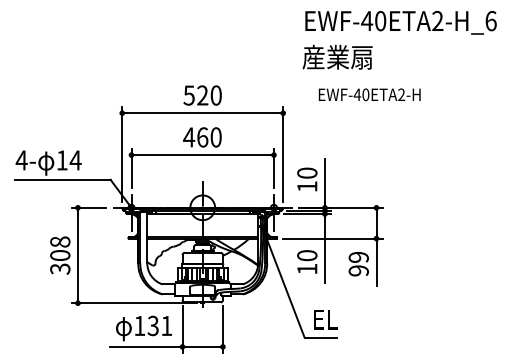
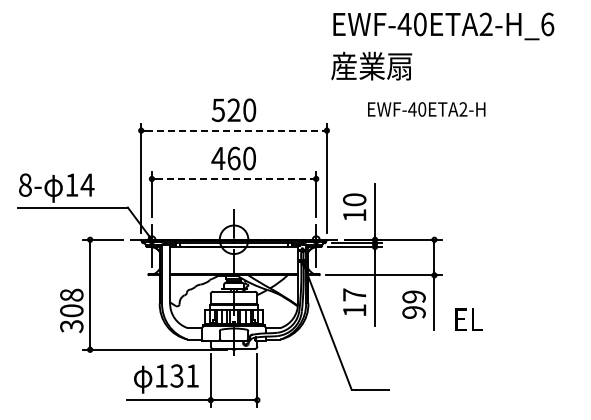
text: (400, 22) -> (443, 26), moved
text: (337, 56) -> (371, 65), moved
line: (203, 113) -> (234, 130), solid -> dashed
line: (203, 154) -> (234, 178), solid -> dashed
text: (21, 159) -> (25, 184), 4- -> 8-
text: (60, 255) -> (71, 310), moved
text: (307, 255) -> (354, 294), 10 -> 17
text: (325, 319) -> (468, 319), moved

